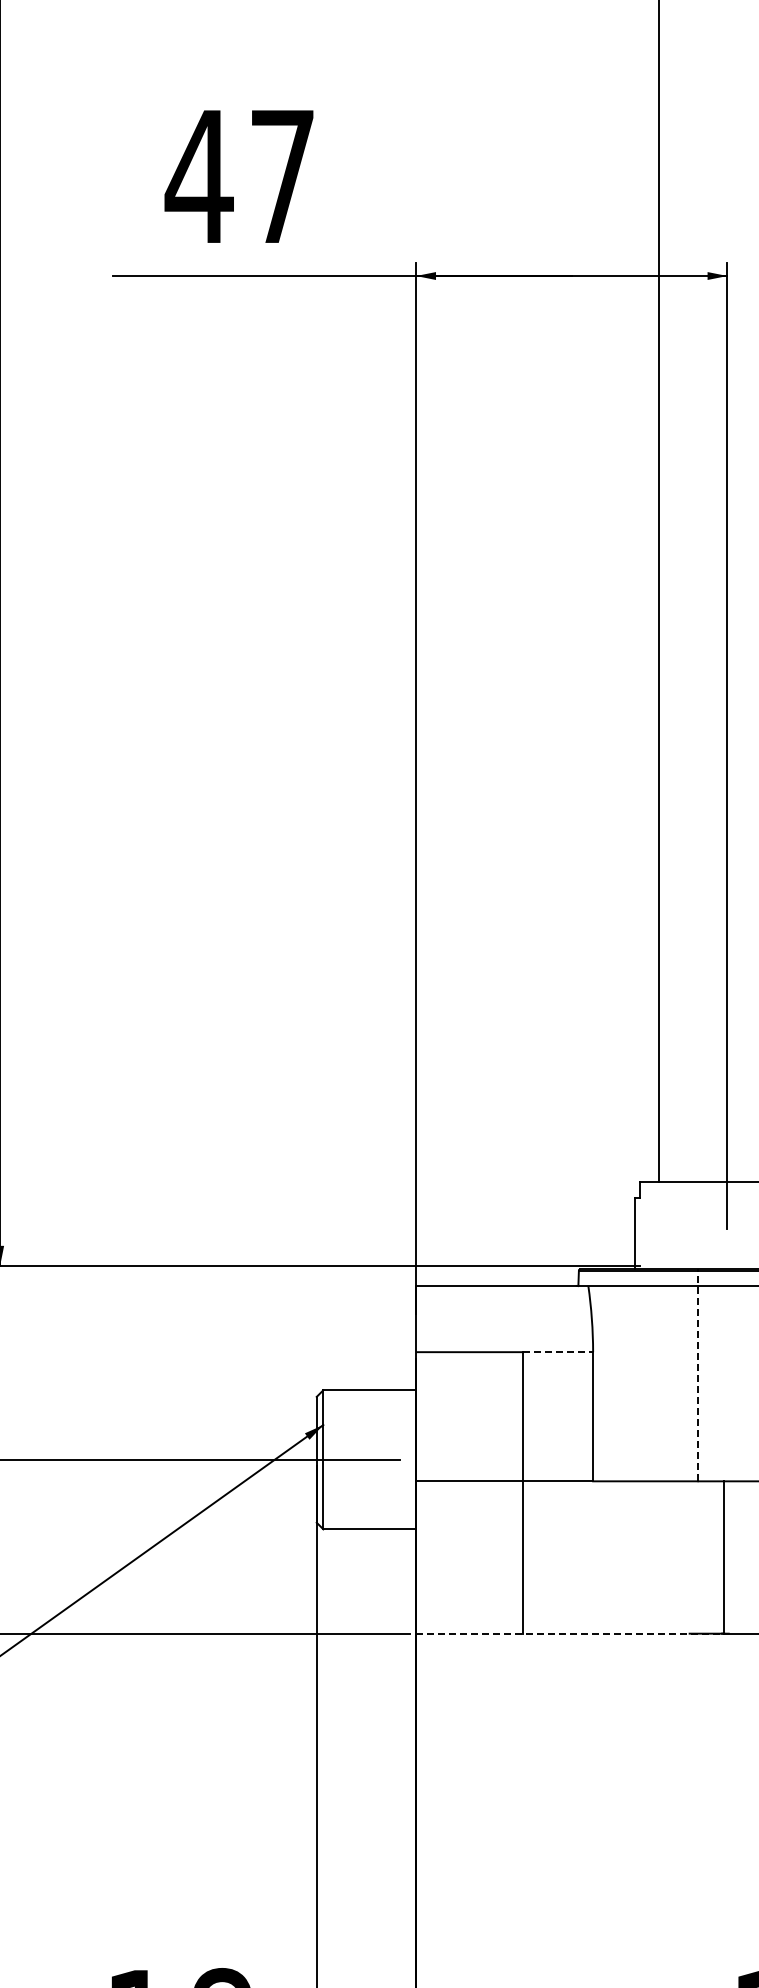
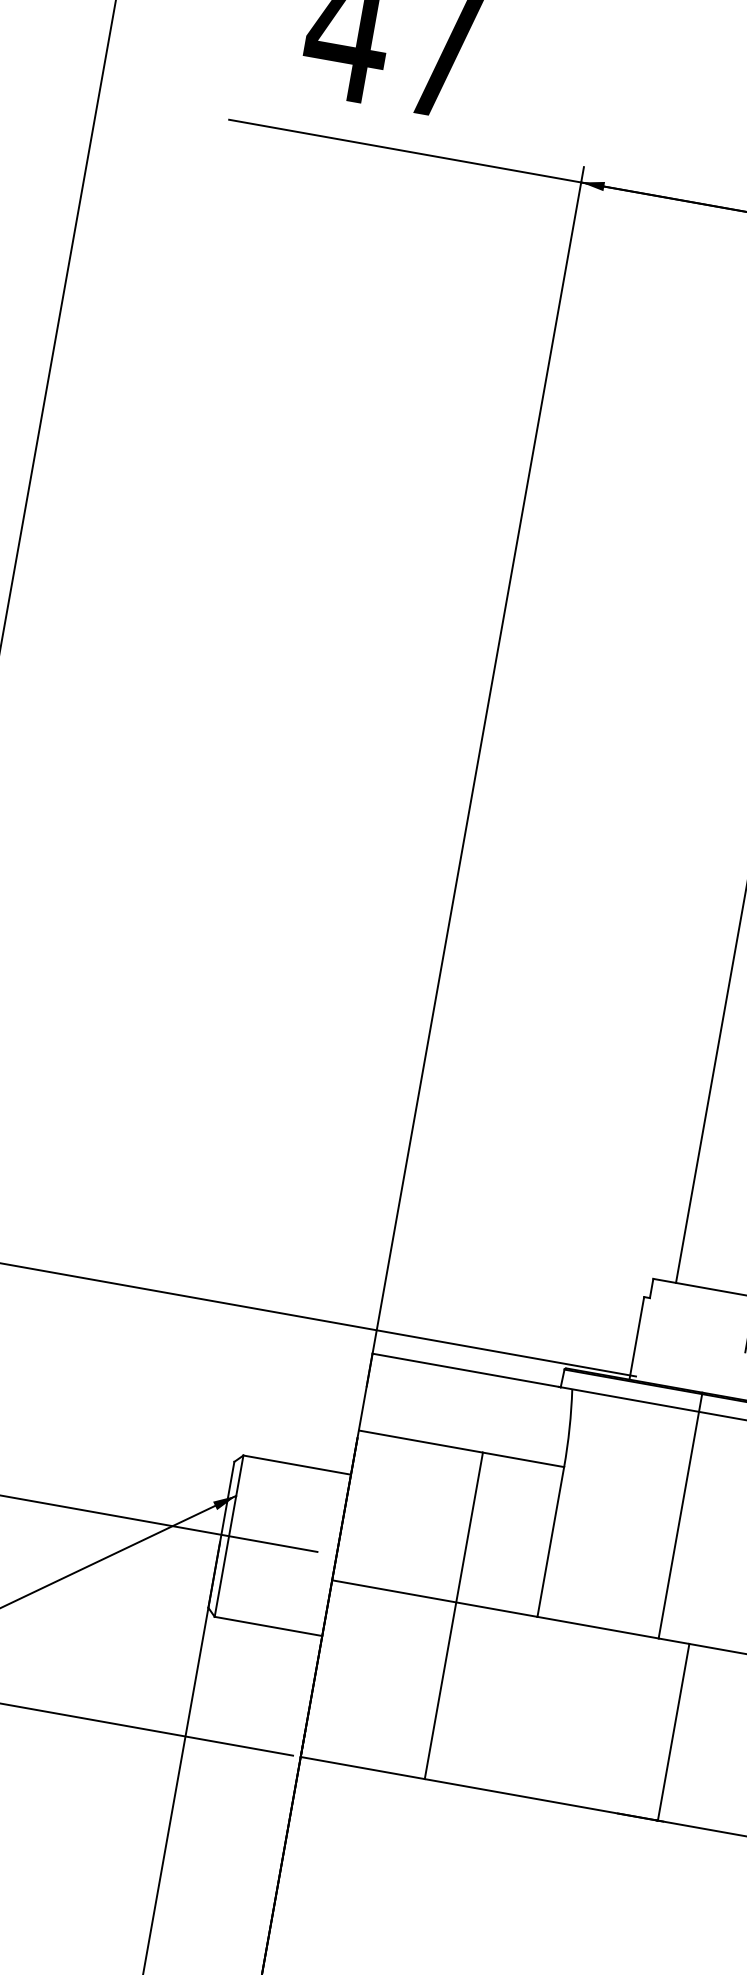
line: (558, 1352) -> (523, 1460), dashed -> solid
line: (697, 1375) -> (680, 1515), dashed -> solid
line: (569, 1633) -> (478, 1788), dashed -> solid

